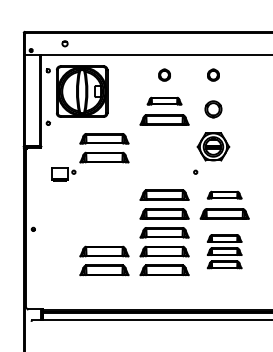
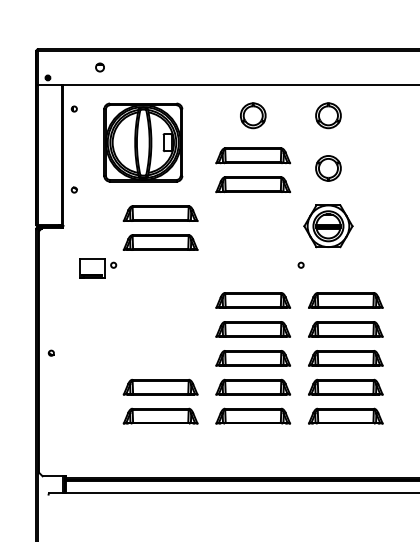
part: (164, 75) -> (253, 116), size x1.43
part: (213, 75) -> (328, 116), size x1.43
part: (82, 91) -> (143, 142), moved
part: (164, 100) -> (253, 154), size x1.43
part: (224, 194) -> (345, 299), size x1.43
part: (224, 251) -> (345, 387), size x1.43

